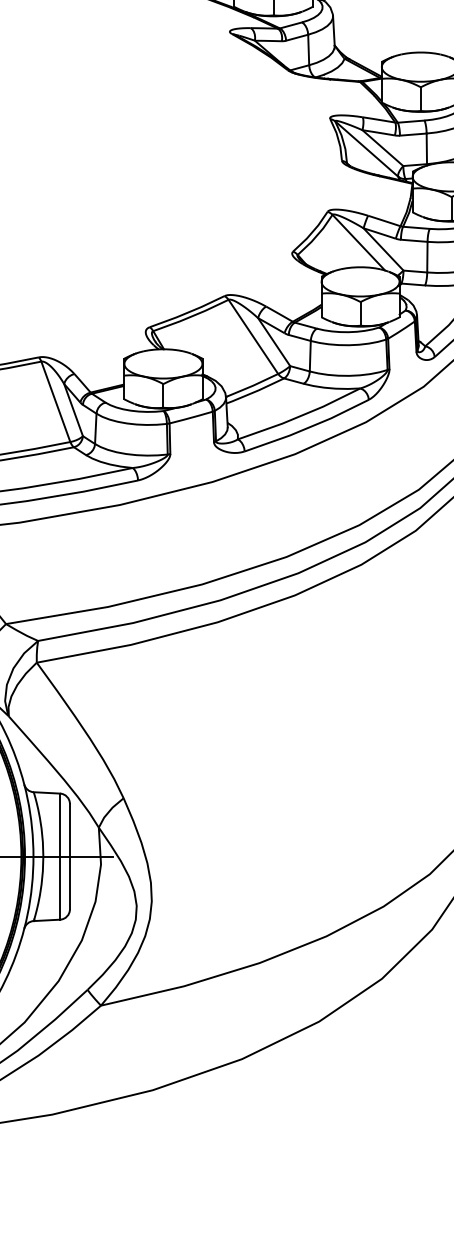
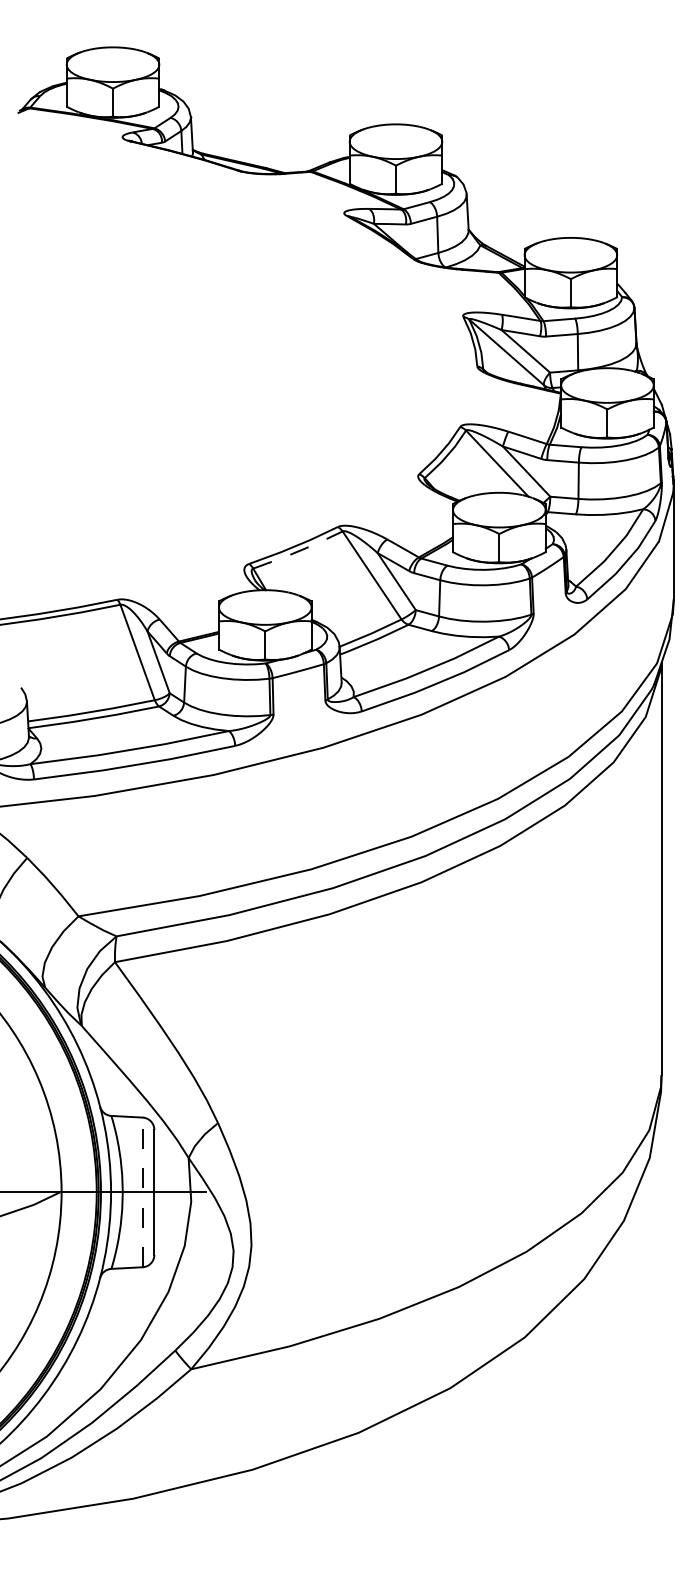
line: (191, 316) -> (298, 551), solid -> dashed
line: (59, 856) -> (142, 1192), solid -> dashed

